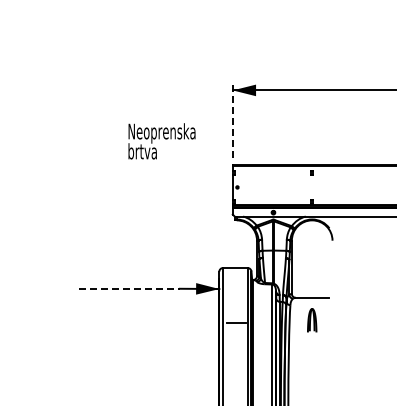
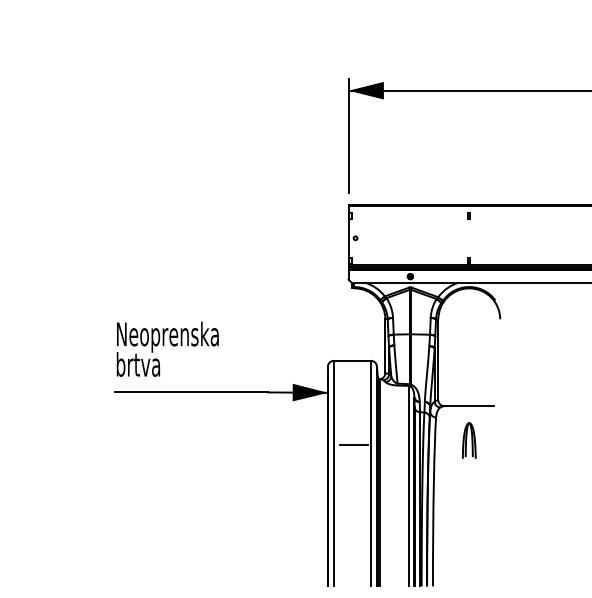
line: (232, 119) -> (348, 134), dashed -> solid
text: (161, 141) -> (167, 349), moved
line: (130, 288) -> (192, 392), dashed -> solid

